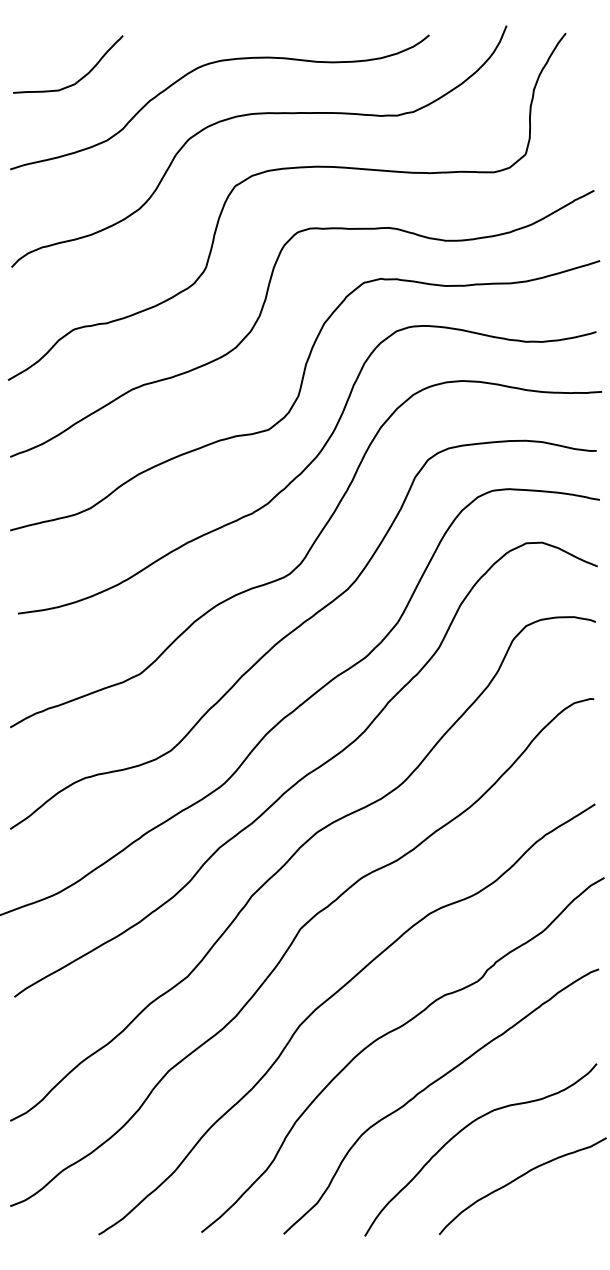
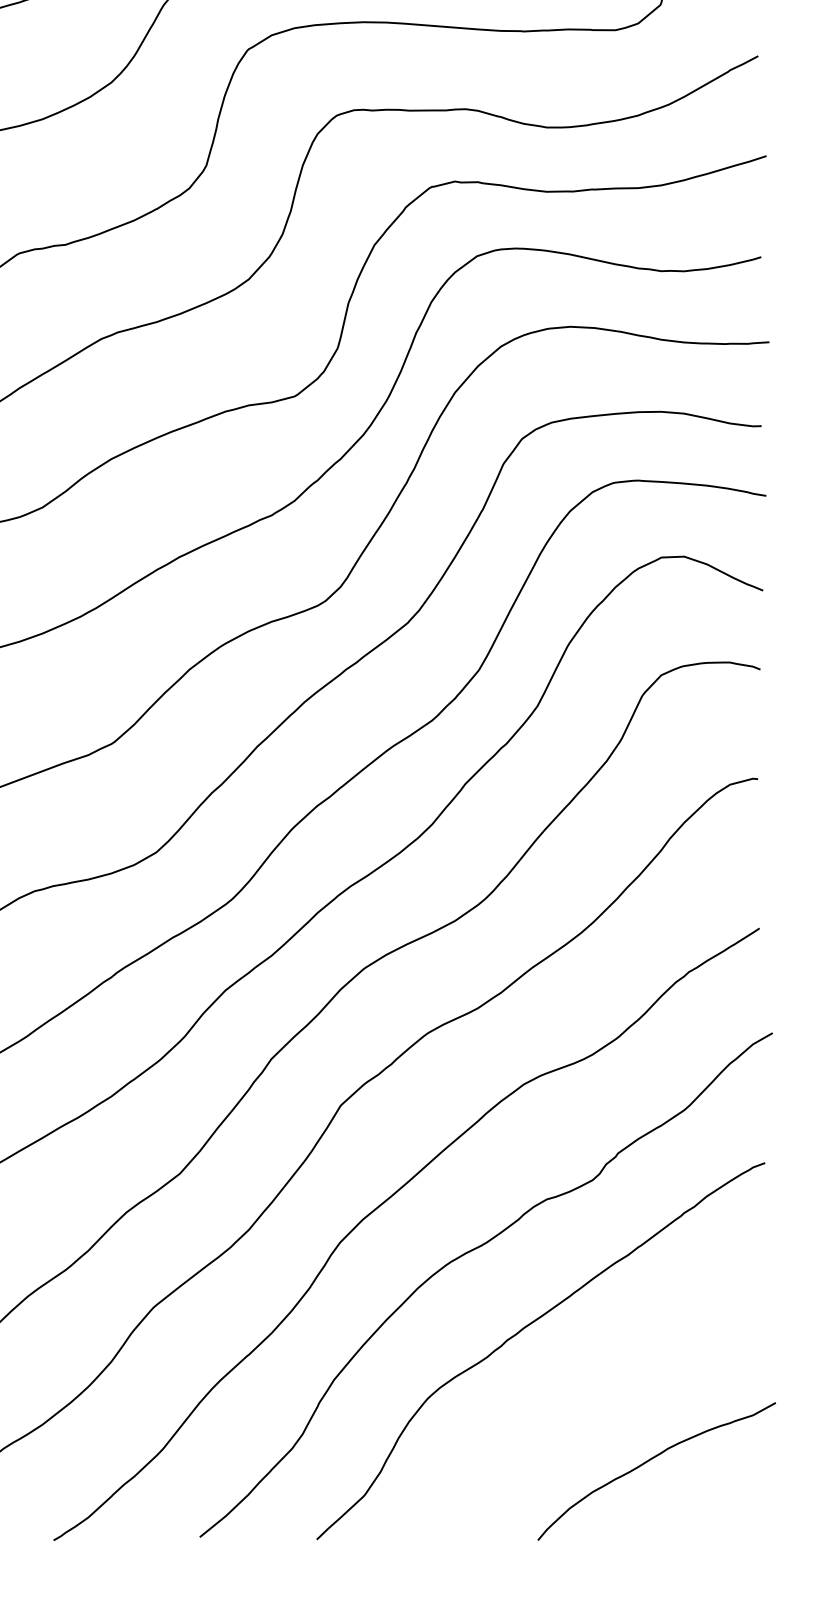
curve: (464, 1129) -> (573, 1390), removed

